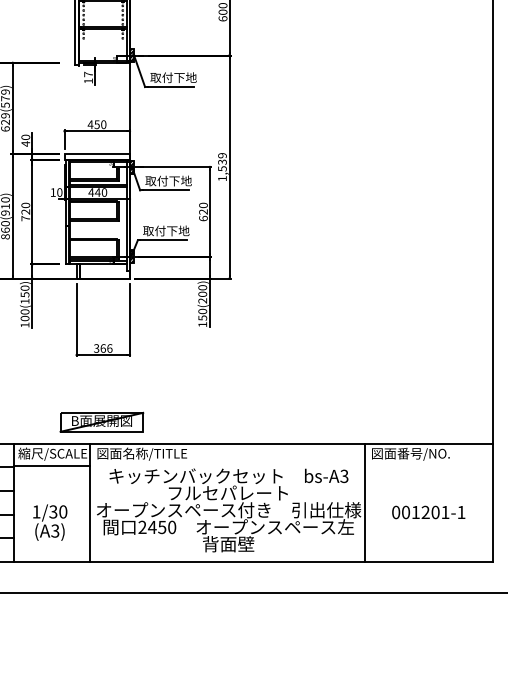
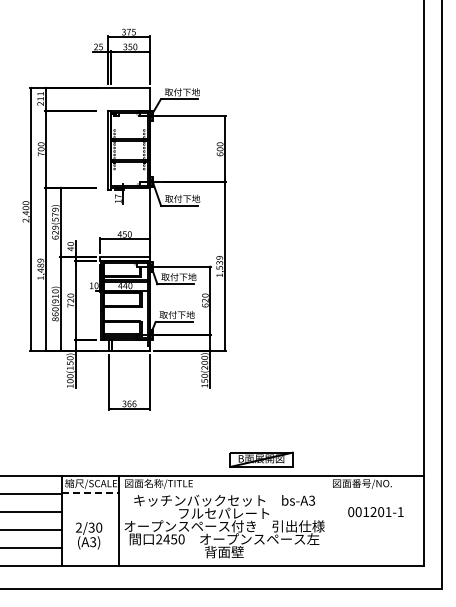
part: (102, 421) -> (261, 459), moved
line: (51, 466) -> (90, 493), solid -> dashed
line: (364, 502) -> (327, 520), removed
text: (35, 511) -> (78, 527), 1/30 -> 2/30
text: (428, 513) -> (375, 512), moved

